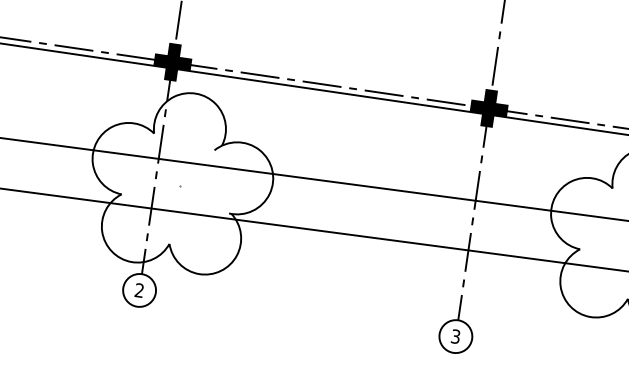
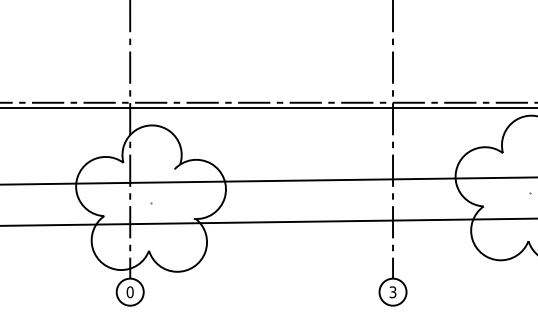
fill: (171, 61) -> (129, 102), removed
fill: (488, 108) -> (392, 102), removed
text: (138, 290) -> (129, 292), 2 -> 0

